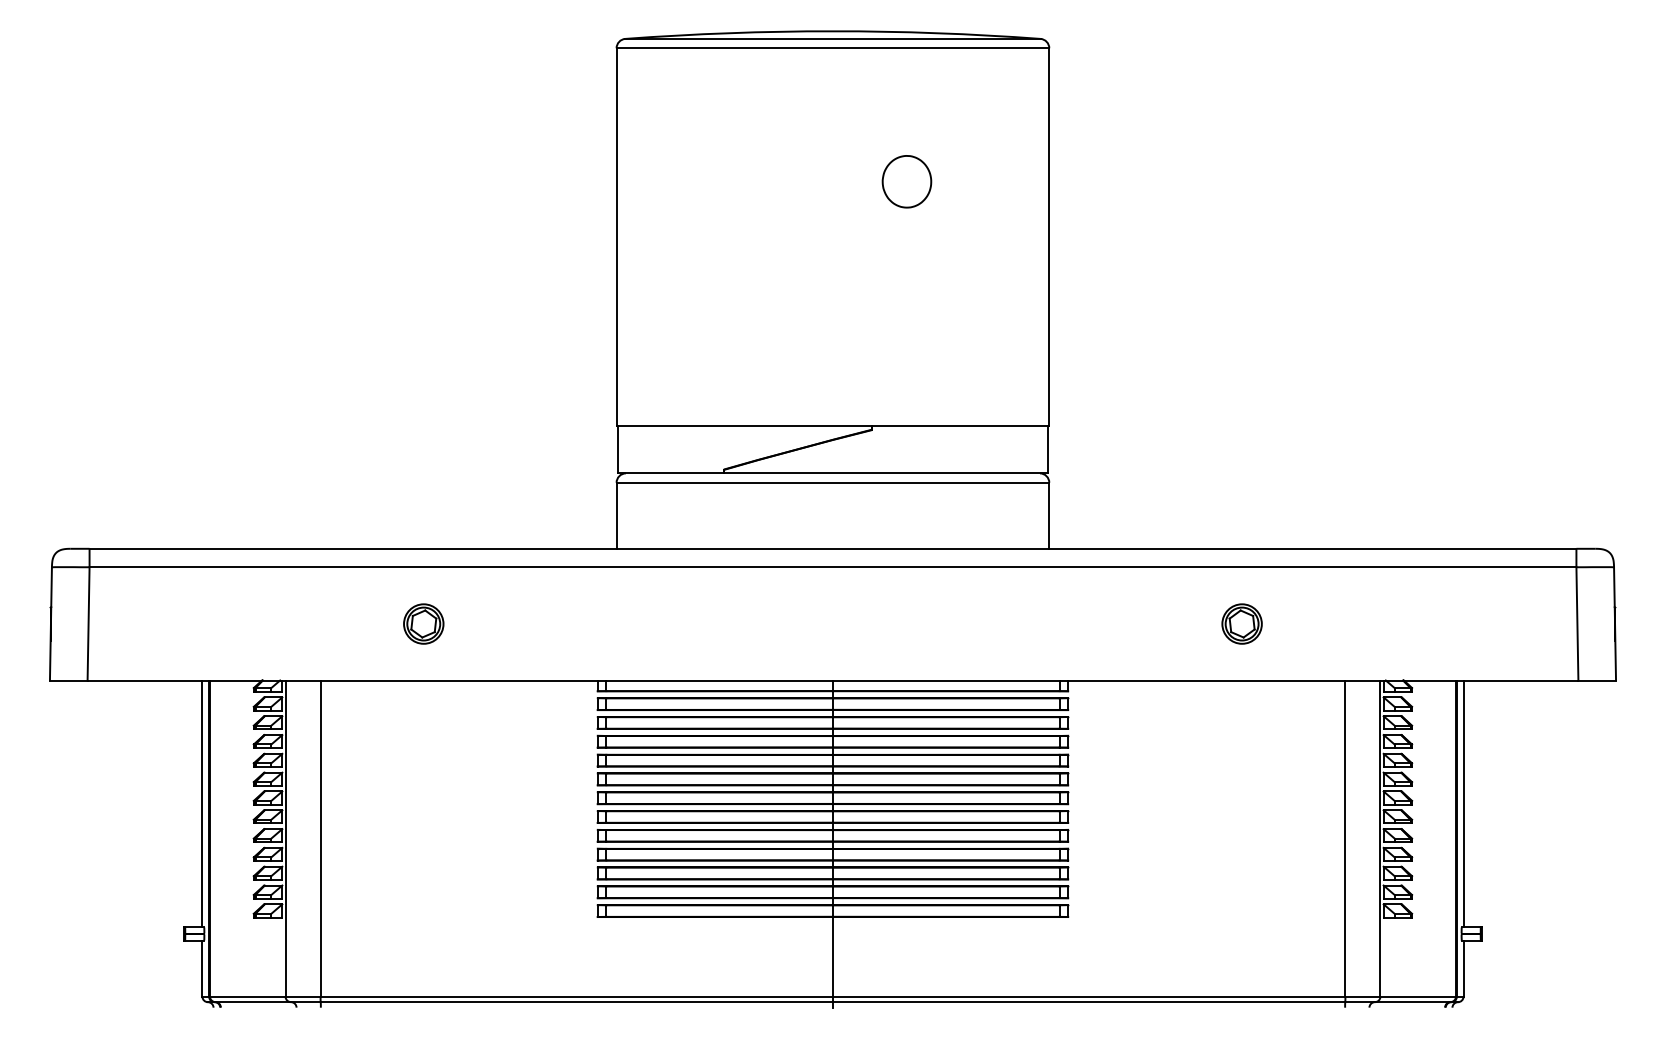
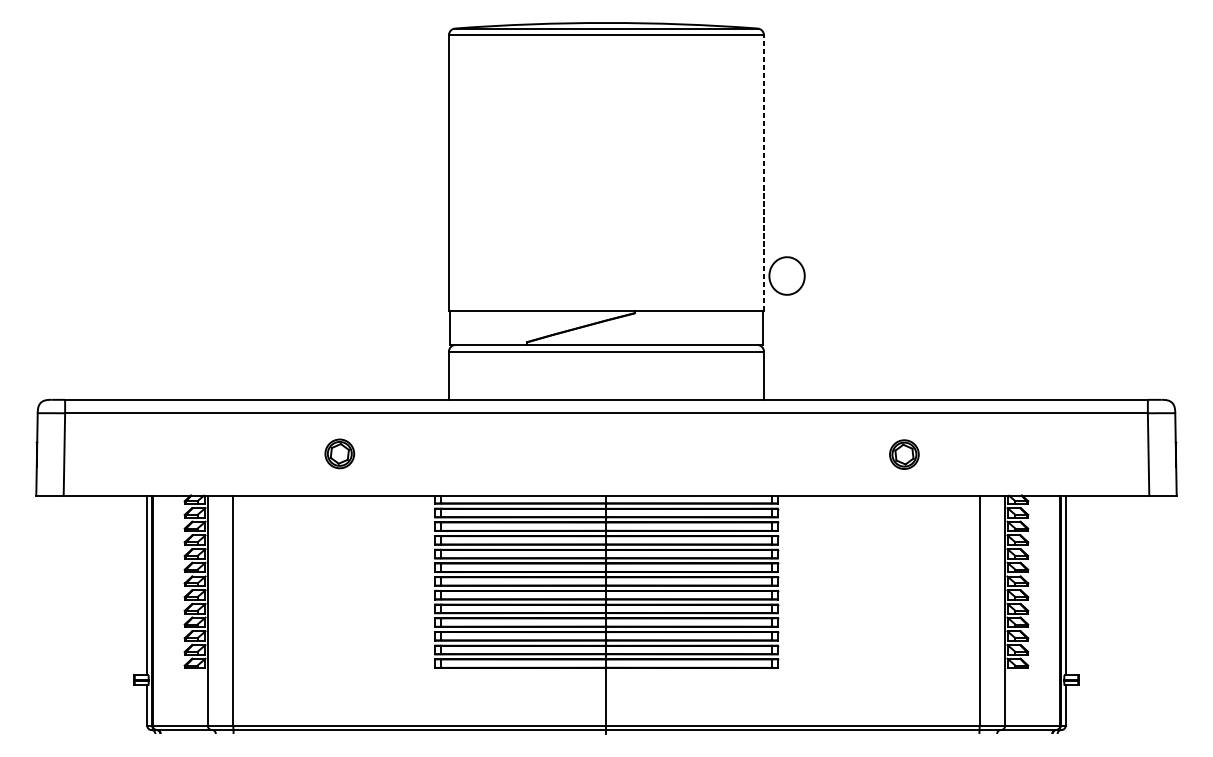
part: (906, 181) -> (786, 275), moved
line: (1049, 236) -> (764, 172), solid -> dashed
part: (423, 623) -> (339, 453), moved

